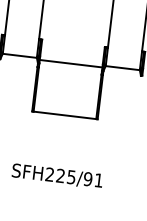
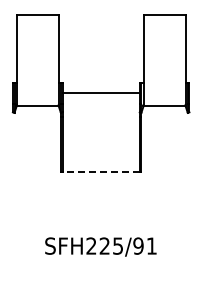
line: (70, 63) -> (100, 93), moved
line: (65, 115) -> (101, 171), solid -> dashed

